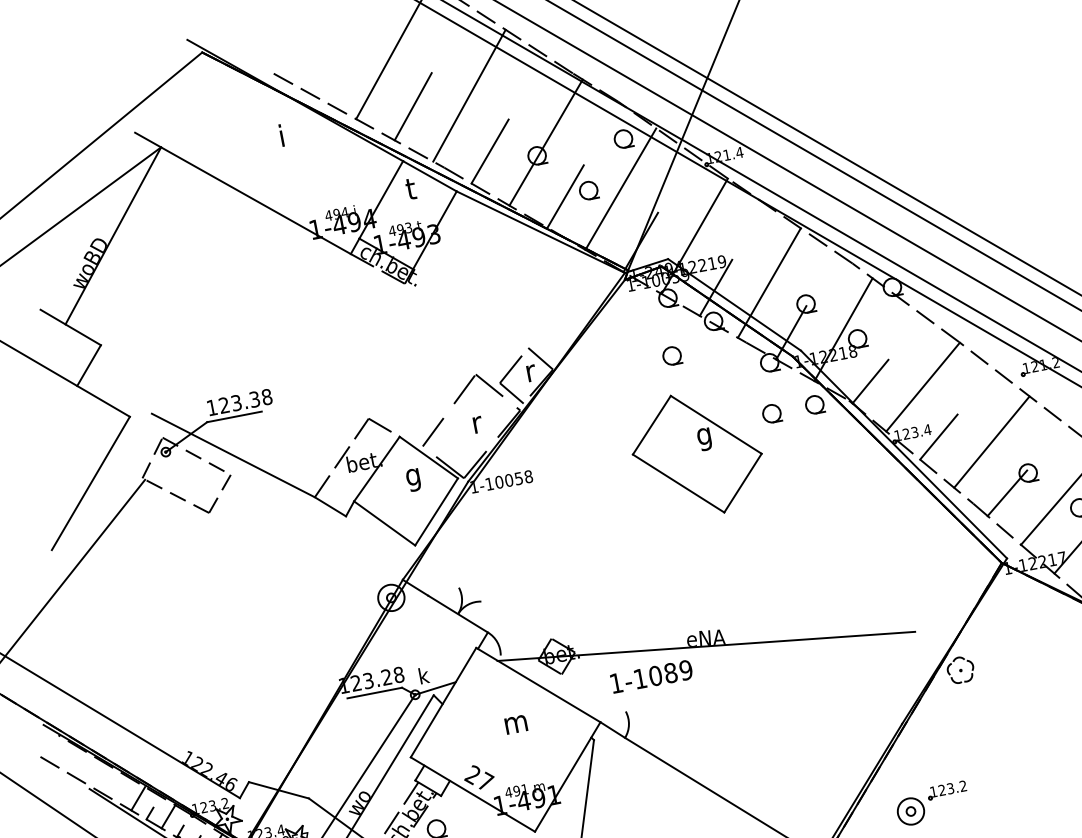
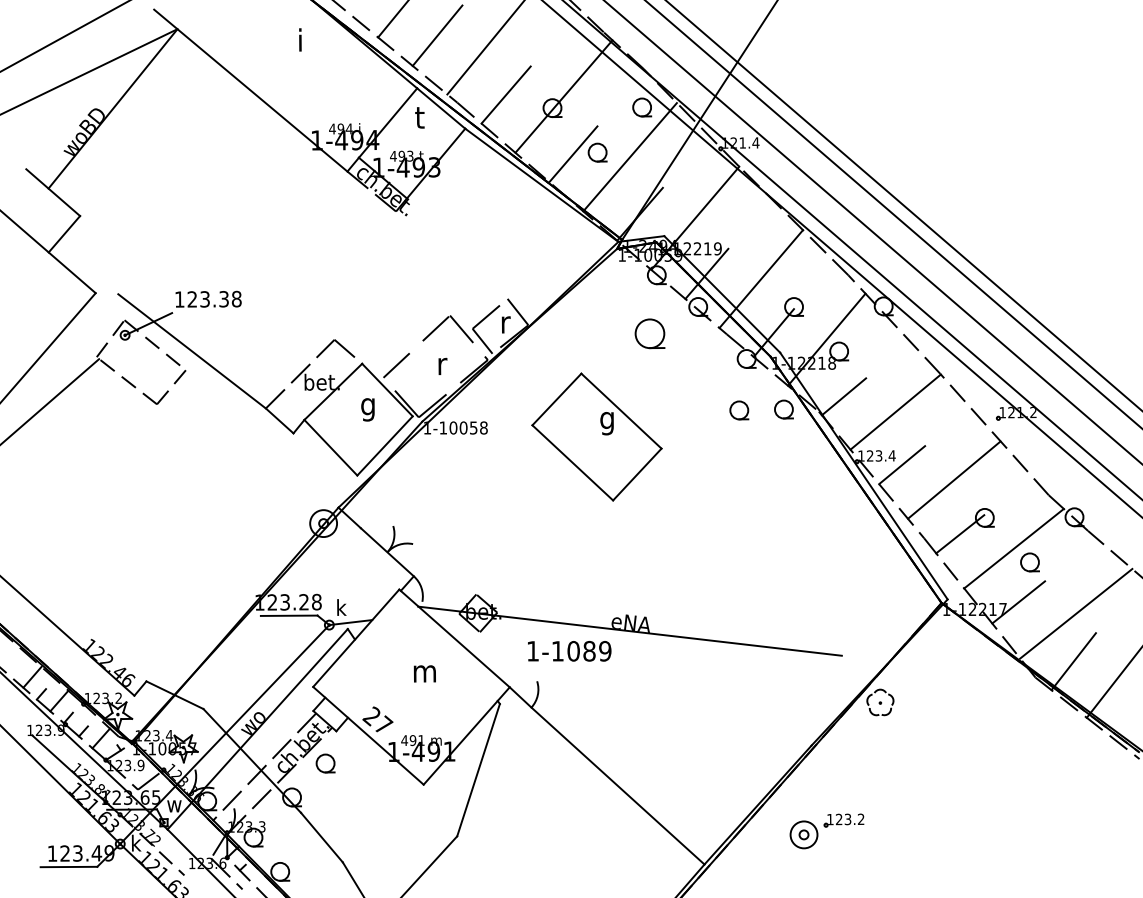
part: (672, 355) -> (650, 333), size x1.6
line: (234, 416) -> (200, 312), removed
part: (696, 453) -> (596, 436), moved

